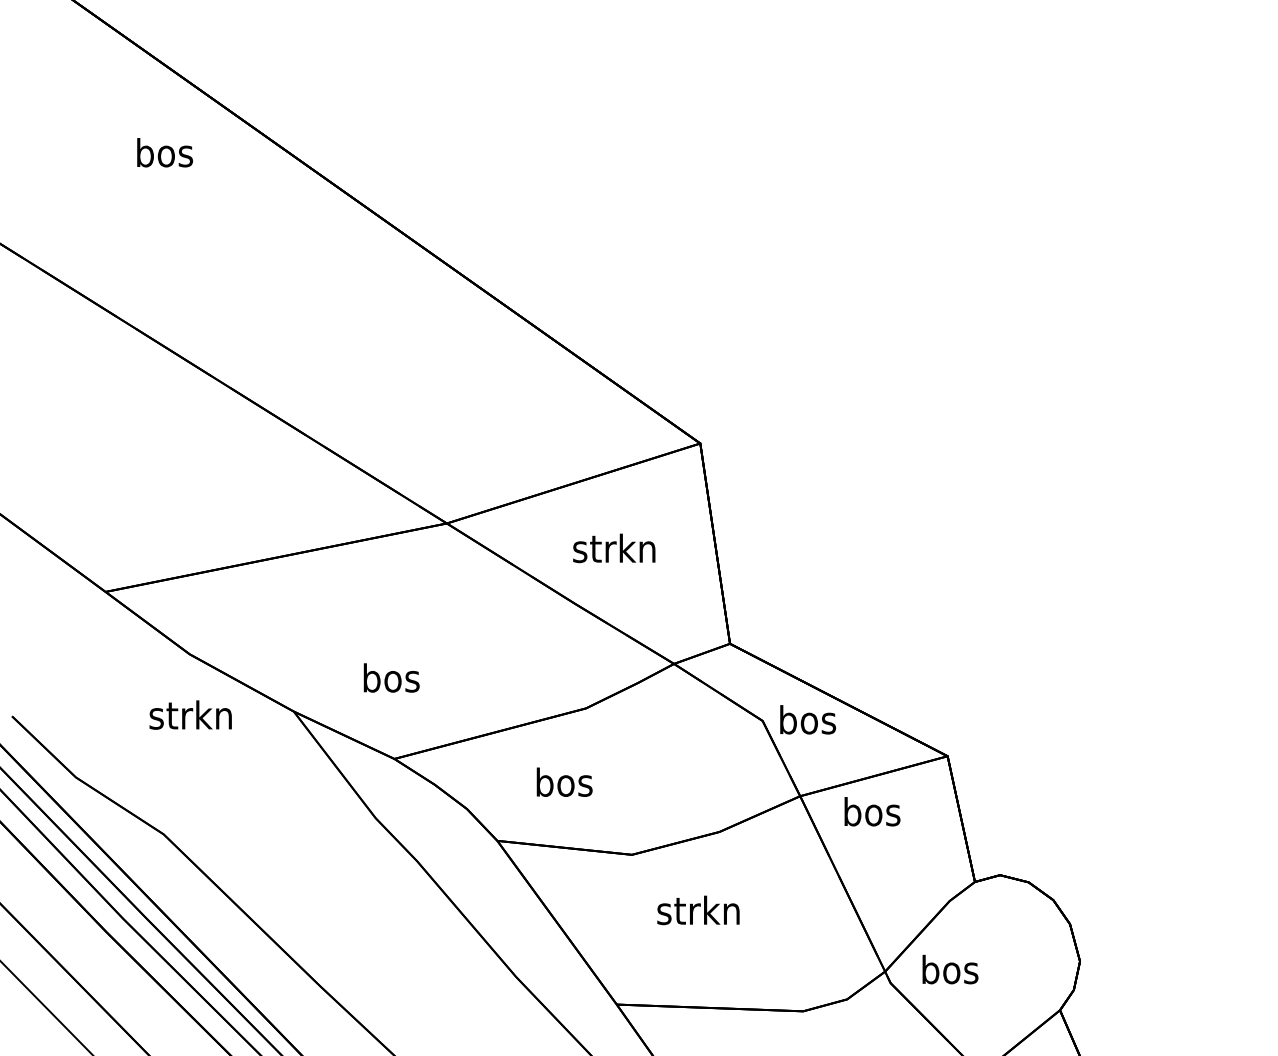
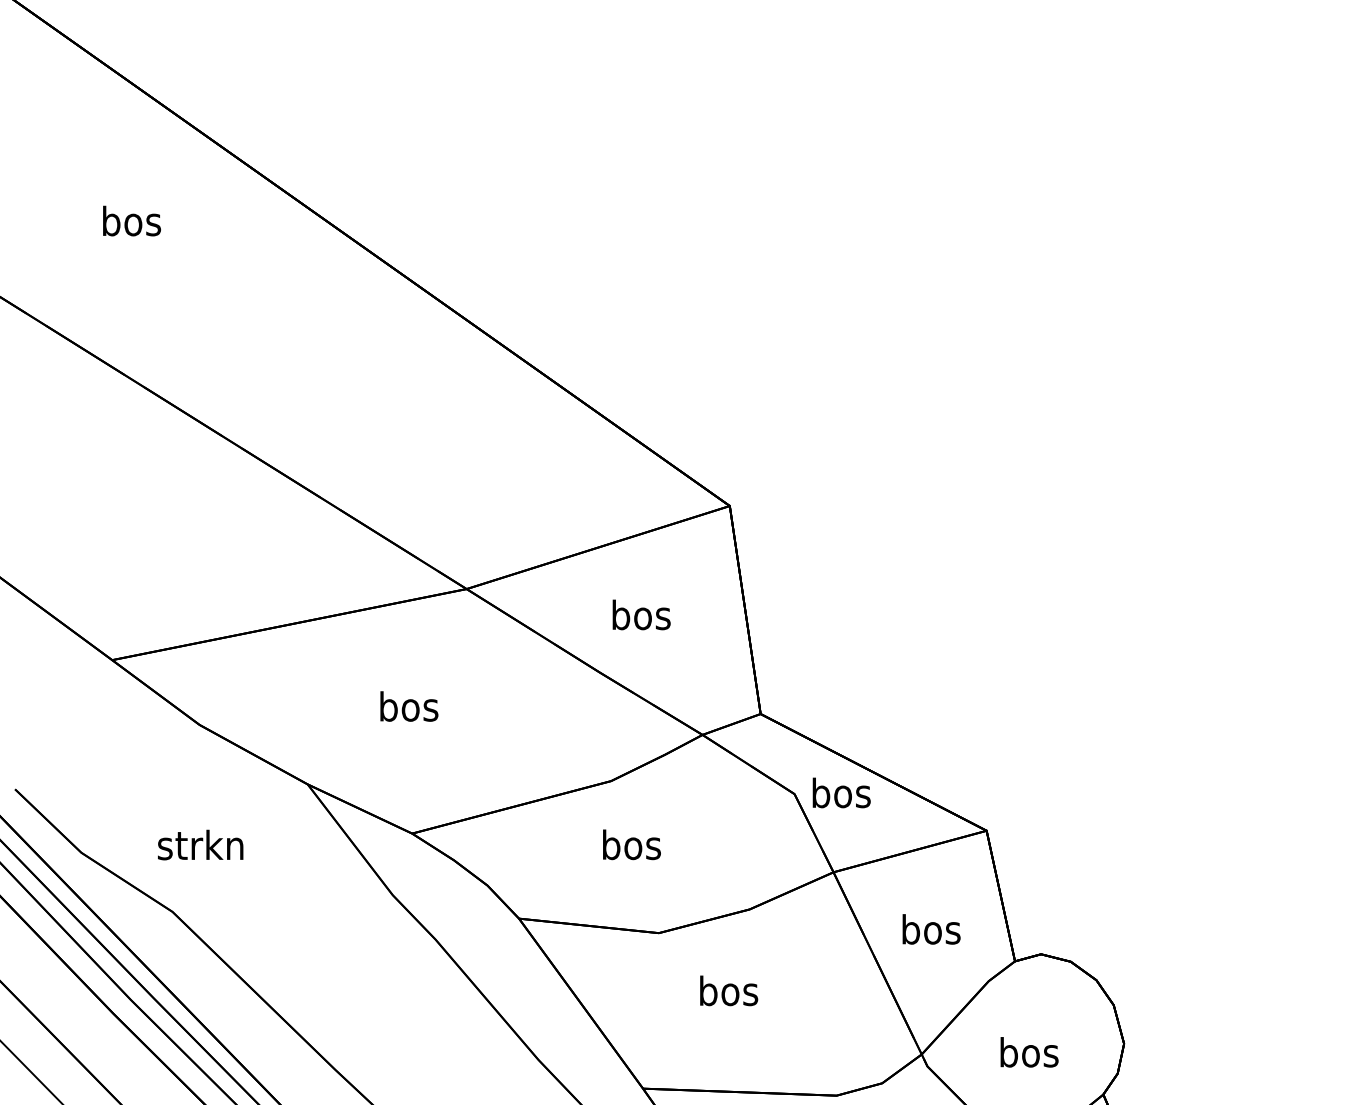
text: (164, 152) -> (131, 220), moved
text: (614, 547) -> (640, 614), strkn -> bos
text: (391, 677) -> (409, 706), moved
text: (190, 714) -> (200, 844), moved
text: (564, 781) -> (631, 844), moved
text: (872, 811) -> (931, 929), moved
text: (698, 910) -> (727, 990), strkn -> bos
text: (950, 969) -> (1029, 1052), moved

